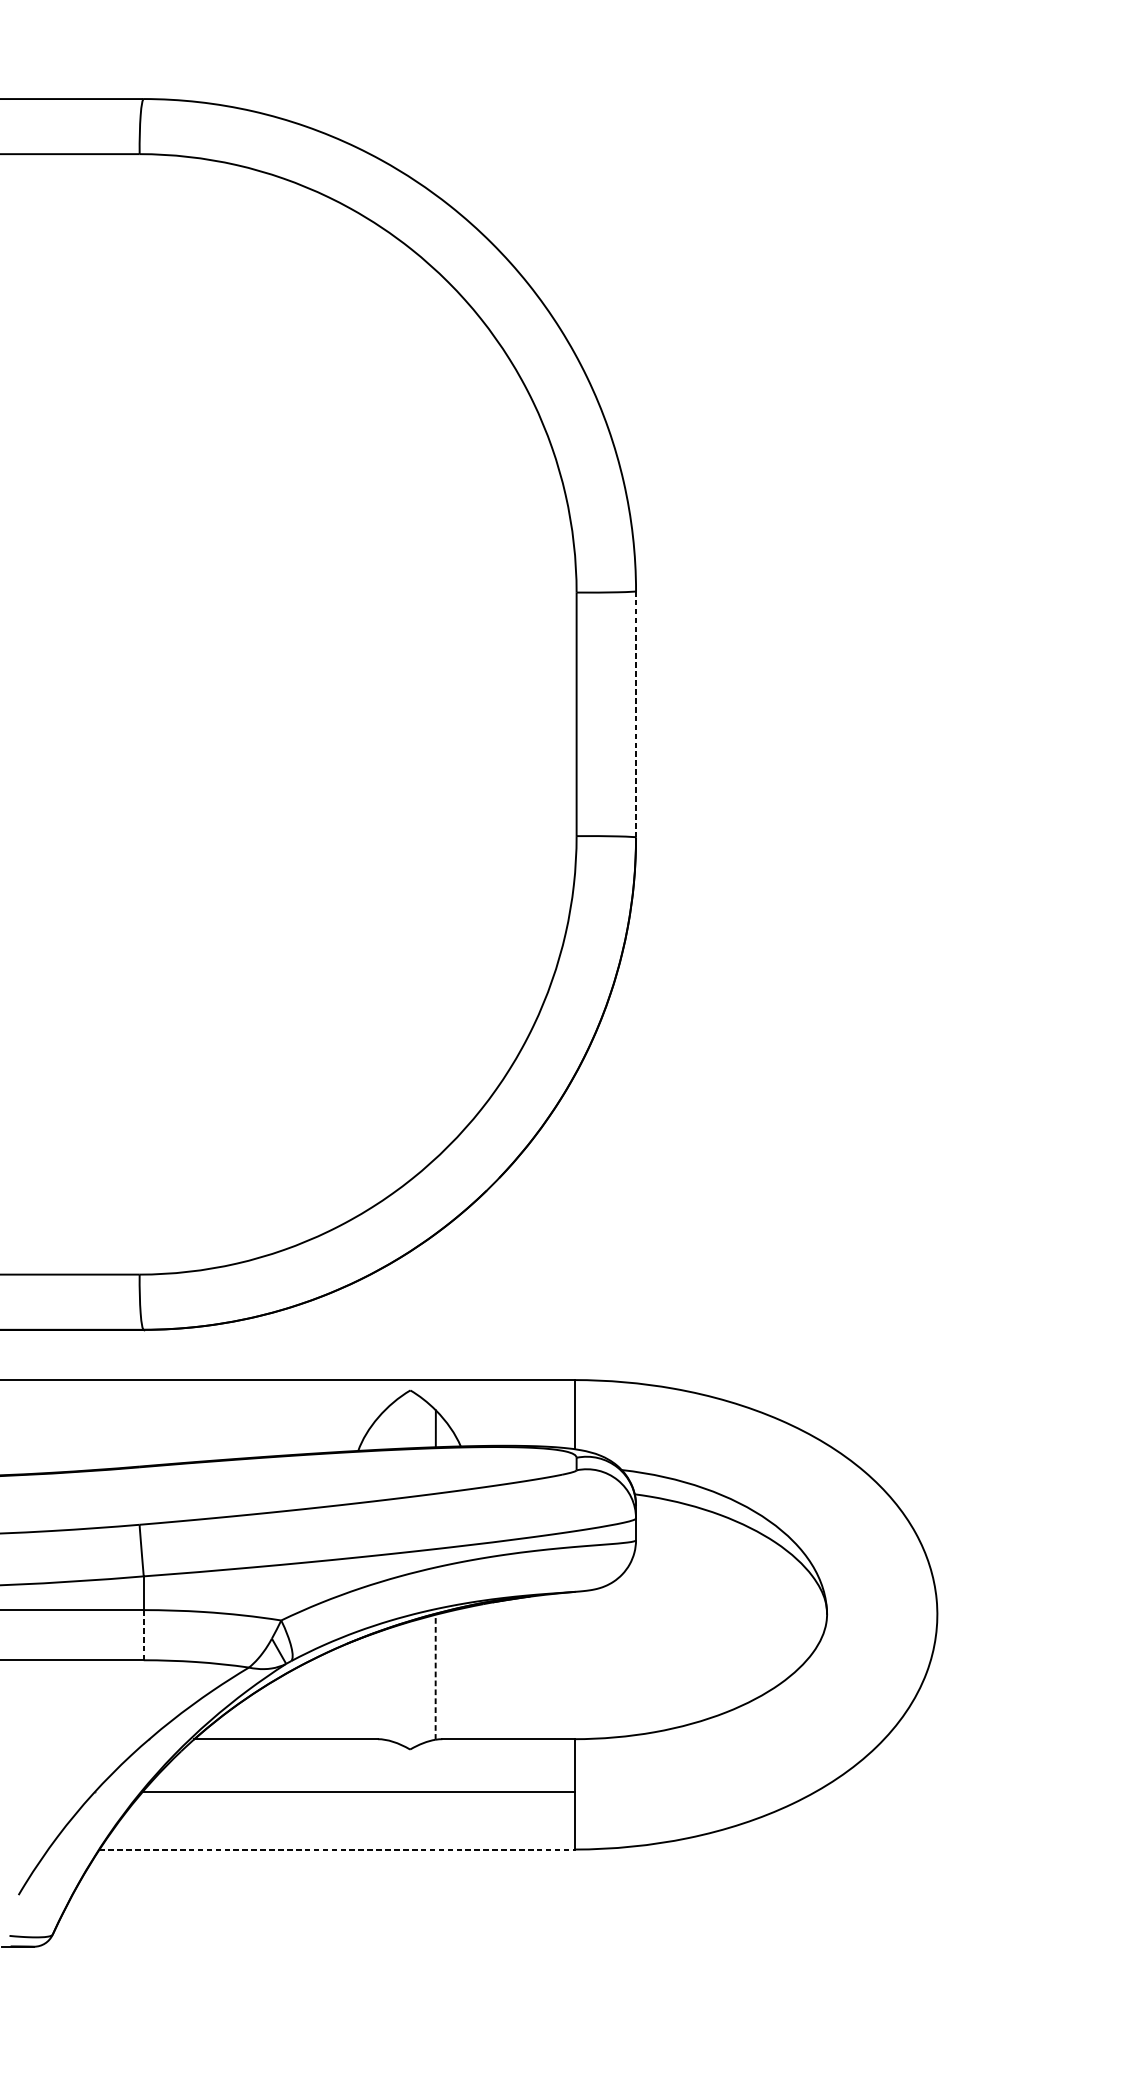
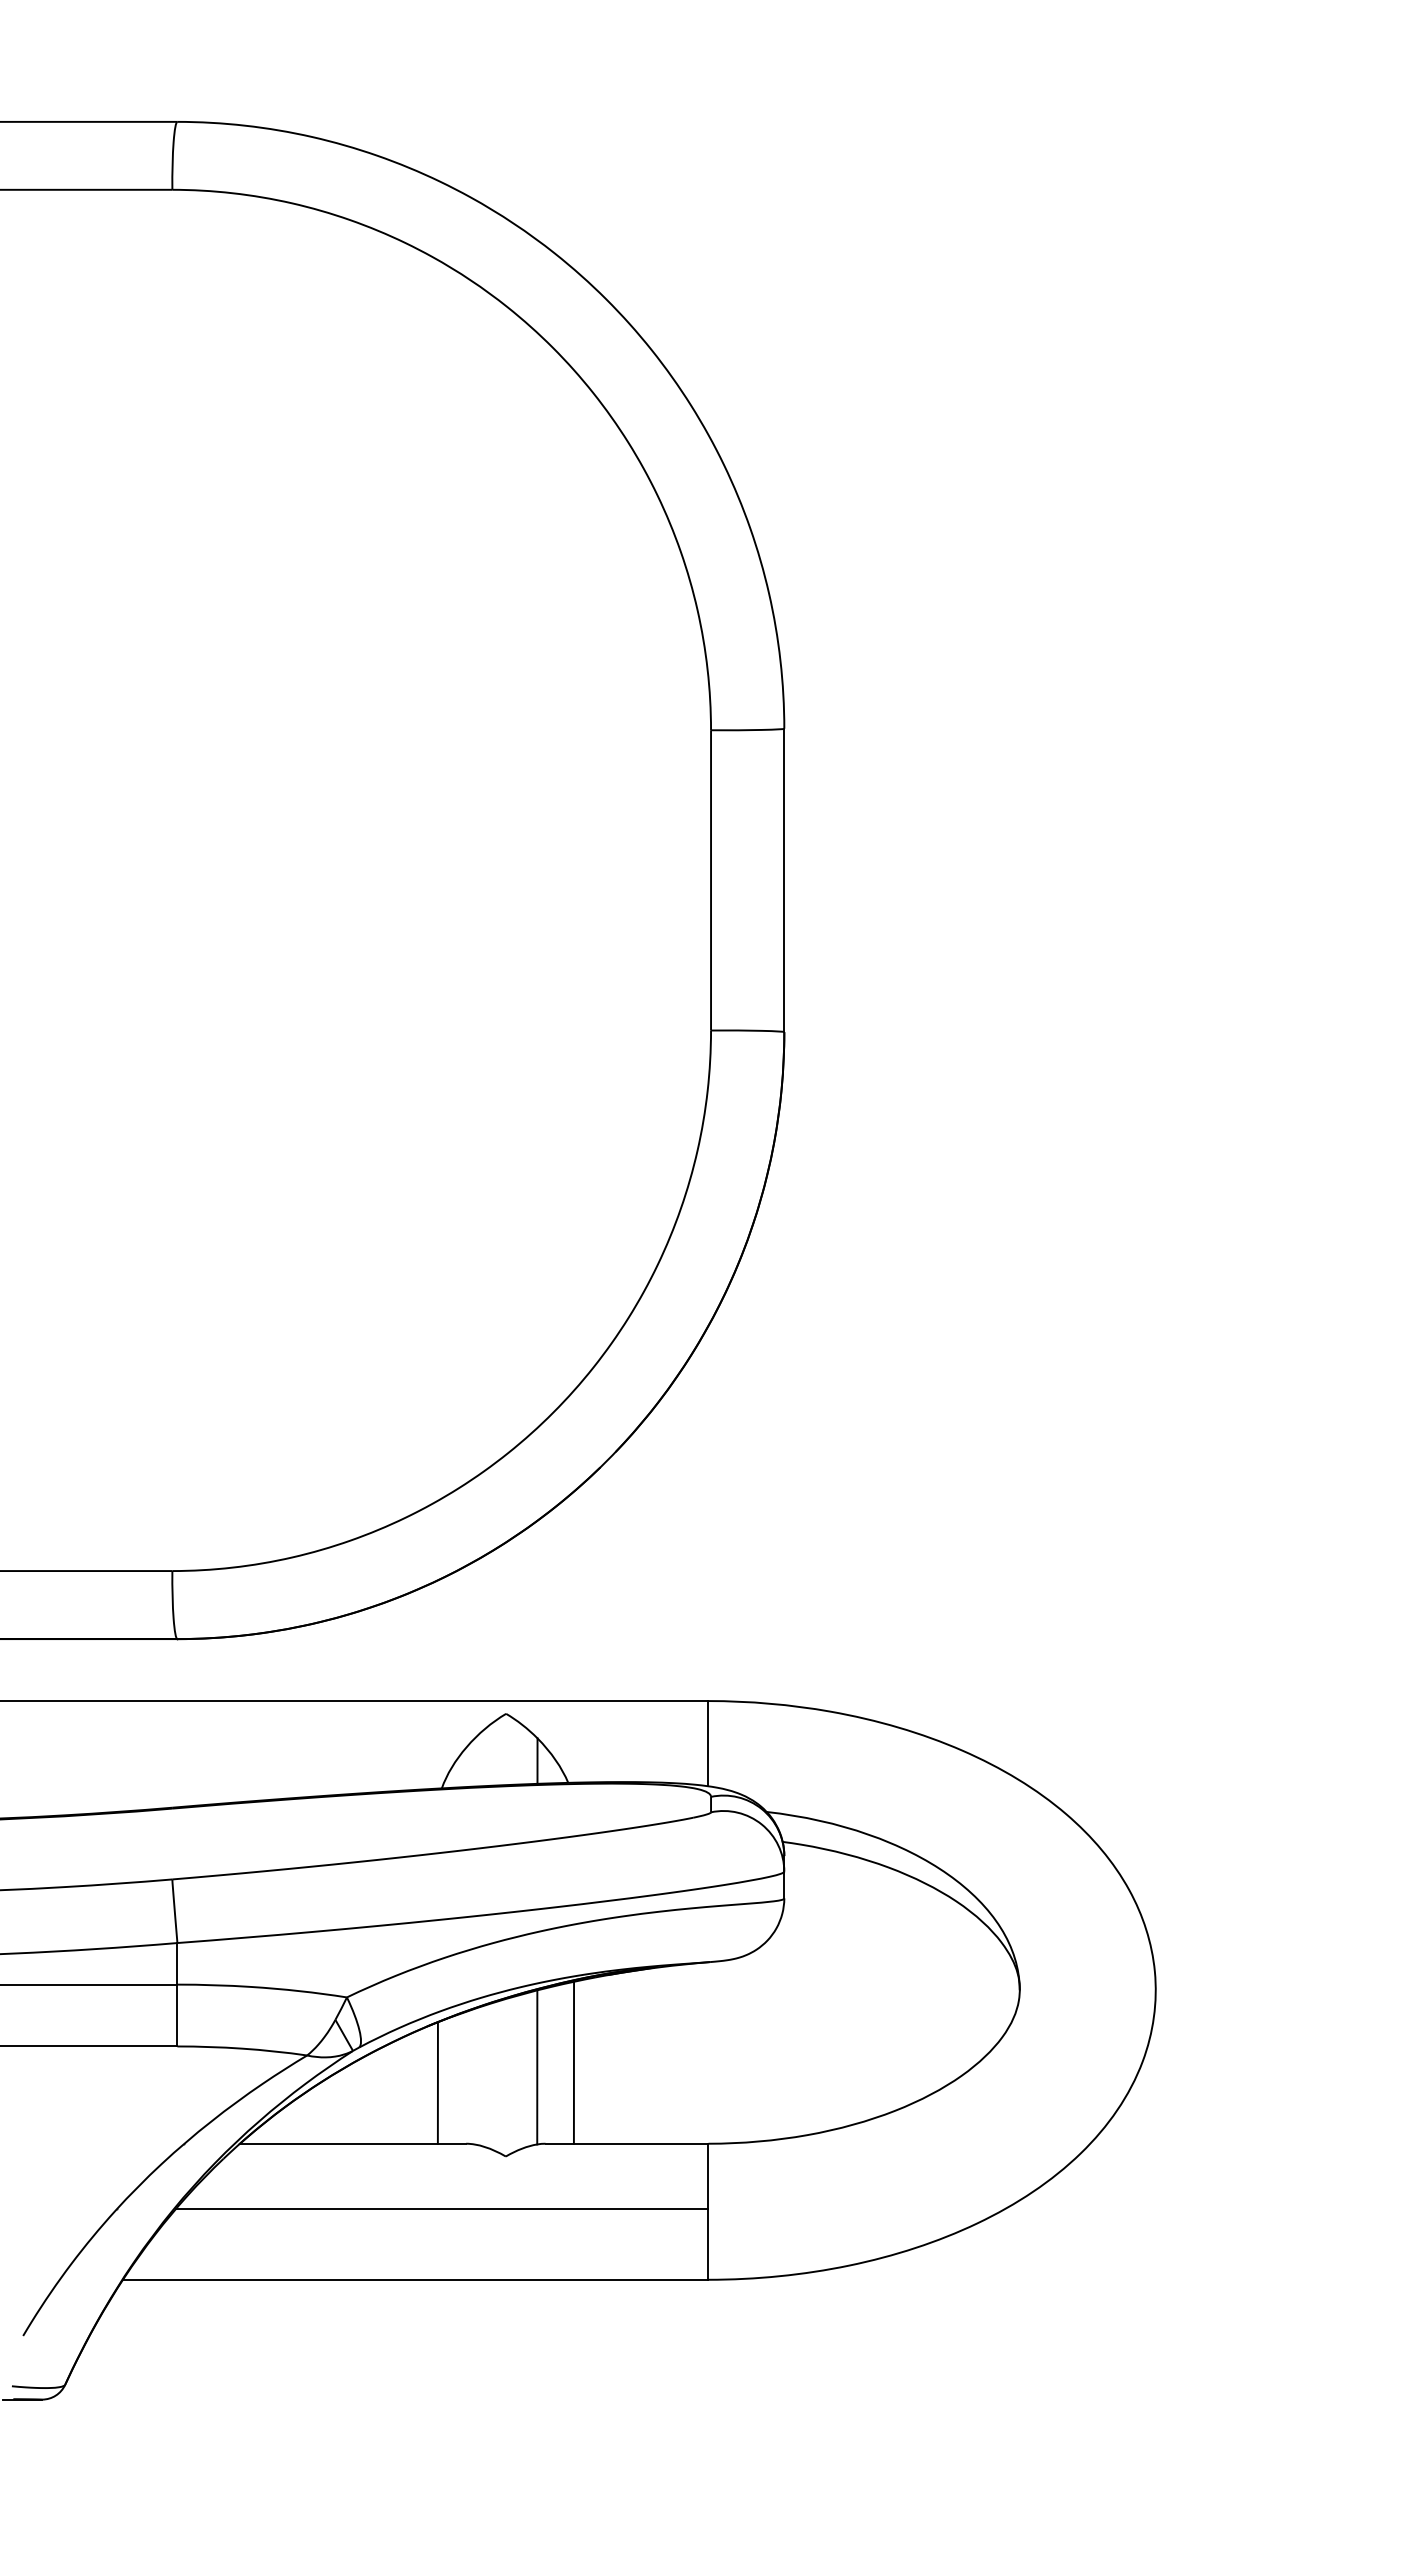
line: (636, 714) -> (784, 880), dashed -> solid
line: (143, 1635) -> (177, 2015), dashed -> solid
line: (465, 1673) -> (573, 2062), added
line: (435, 1676) -> (537, 2066), dashed -> solid
line: (354, 1689) -> (437, 2082), added
line: (336, 1849) -> (415, 2279), dashed -> solid

